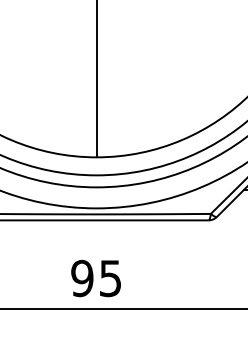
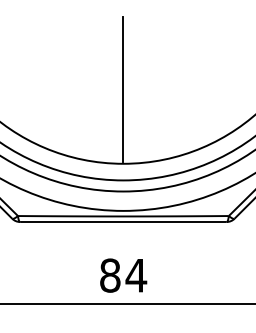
text: (96, 278) -> (123, 275), 95 -> 84

